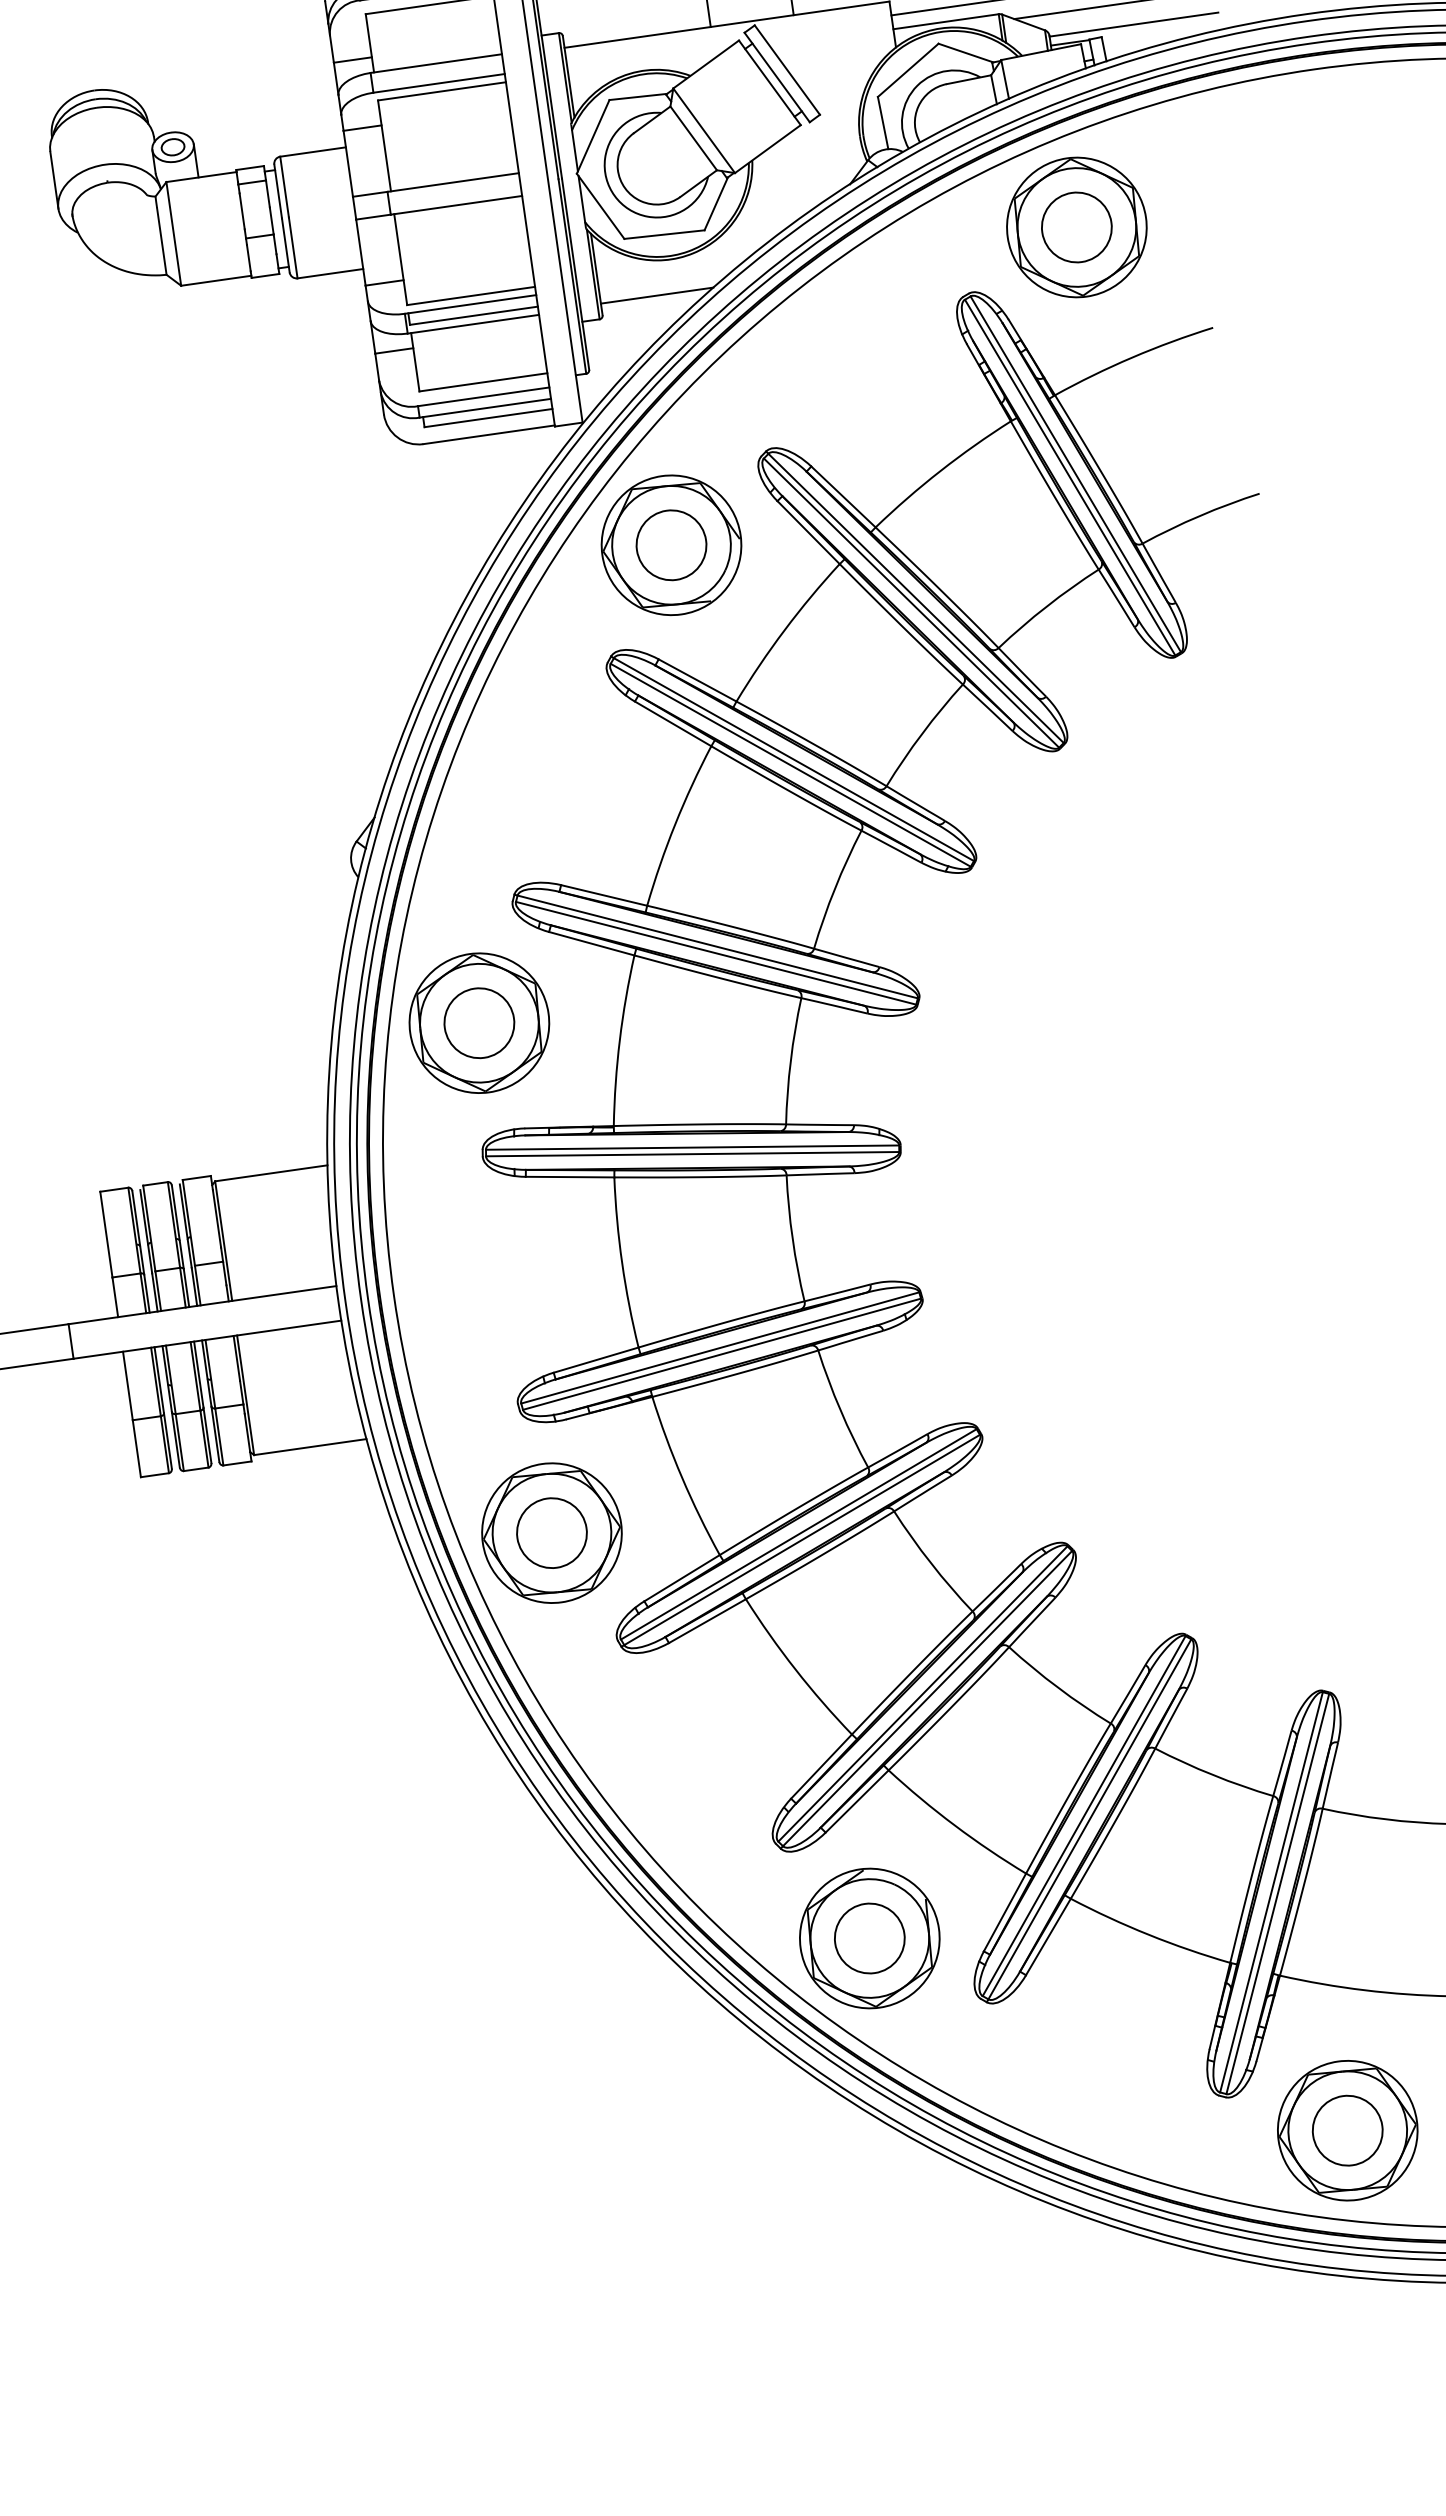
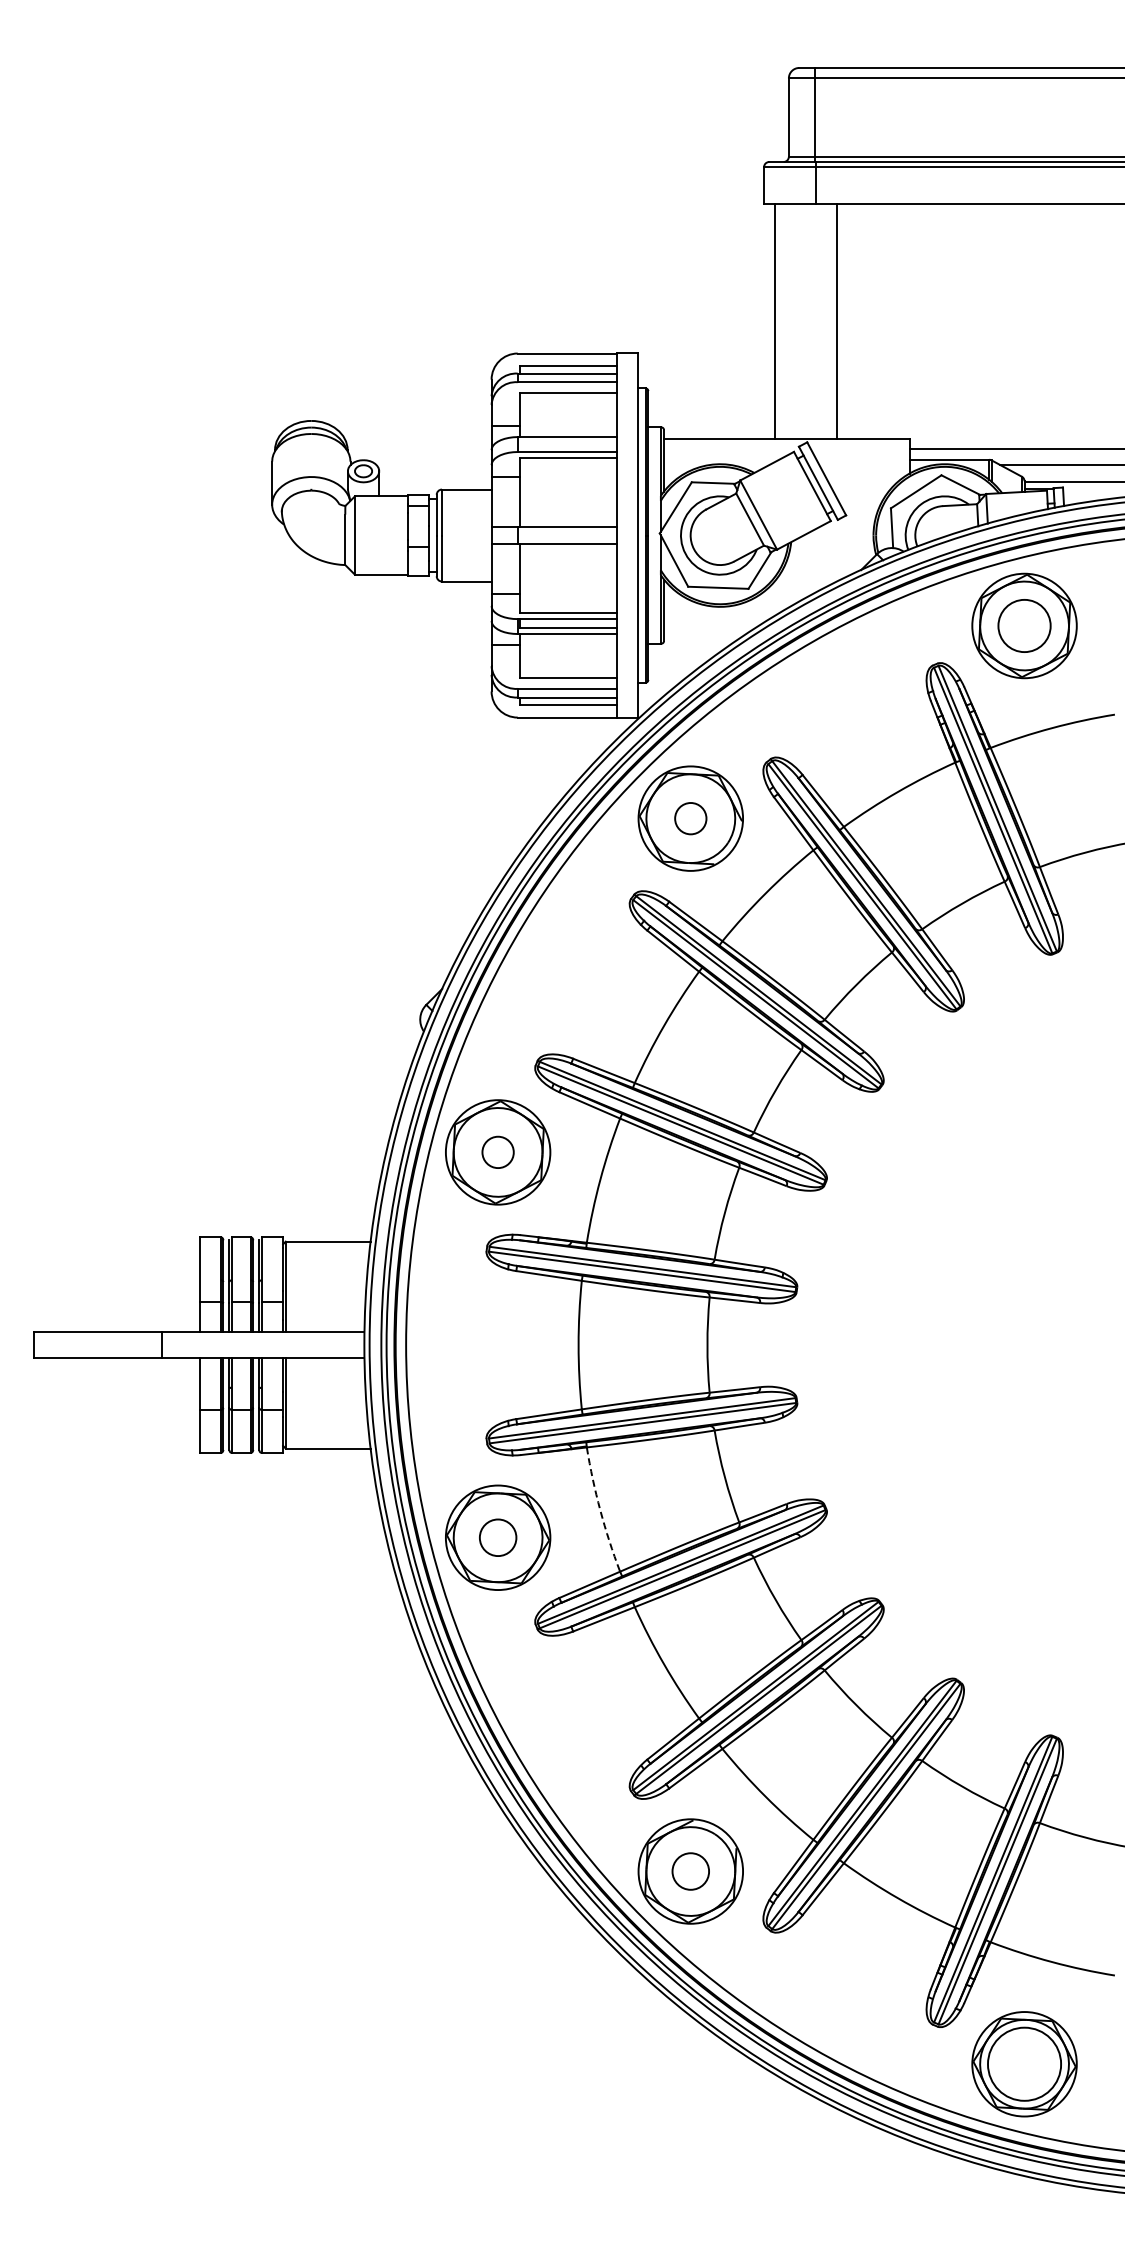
line: (657, 296) -> (706, 632), removed
circle: (671, 545) -> (690, 818), size x0.6
circle: (479, 1023) -> (498, 1152), size x0.6
arc: (682, 1477) -> (600, 1510), solid -> dashed
circle: (552, 1532) -> (498, 1537), size x0.7
circle: (869, 1938) -> (690, 1871), size x0.7
circle: (1347, 2131) -> (1024, 2064), size x1.4

